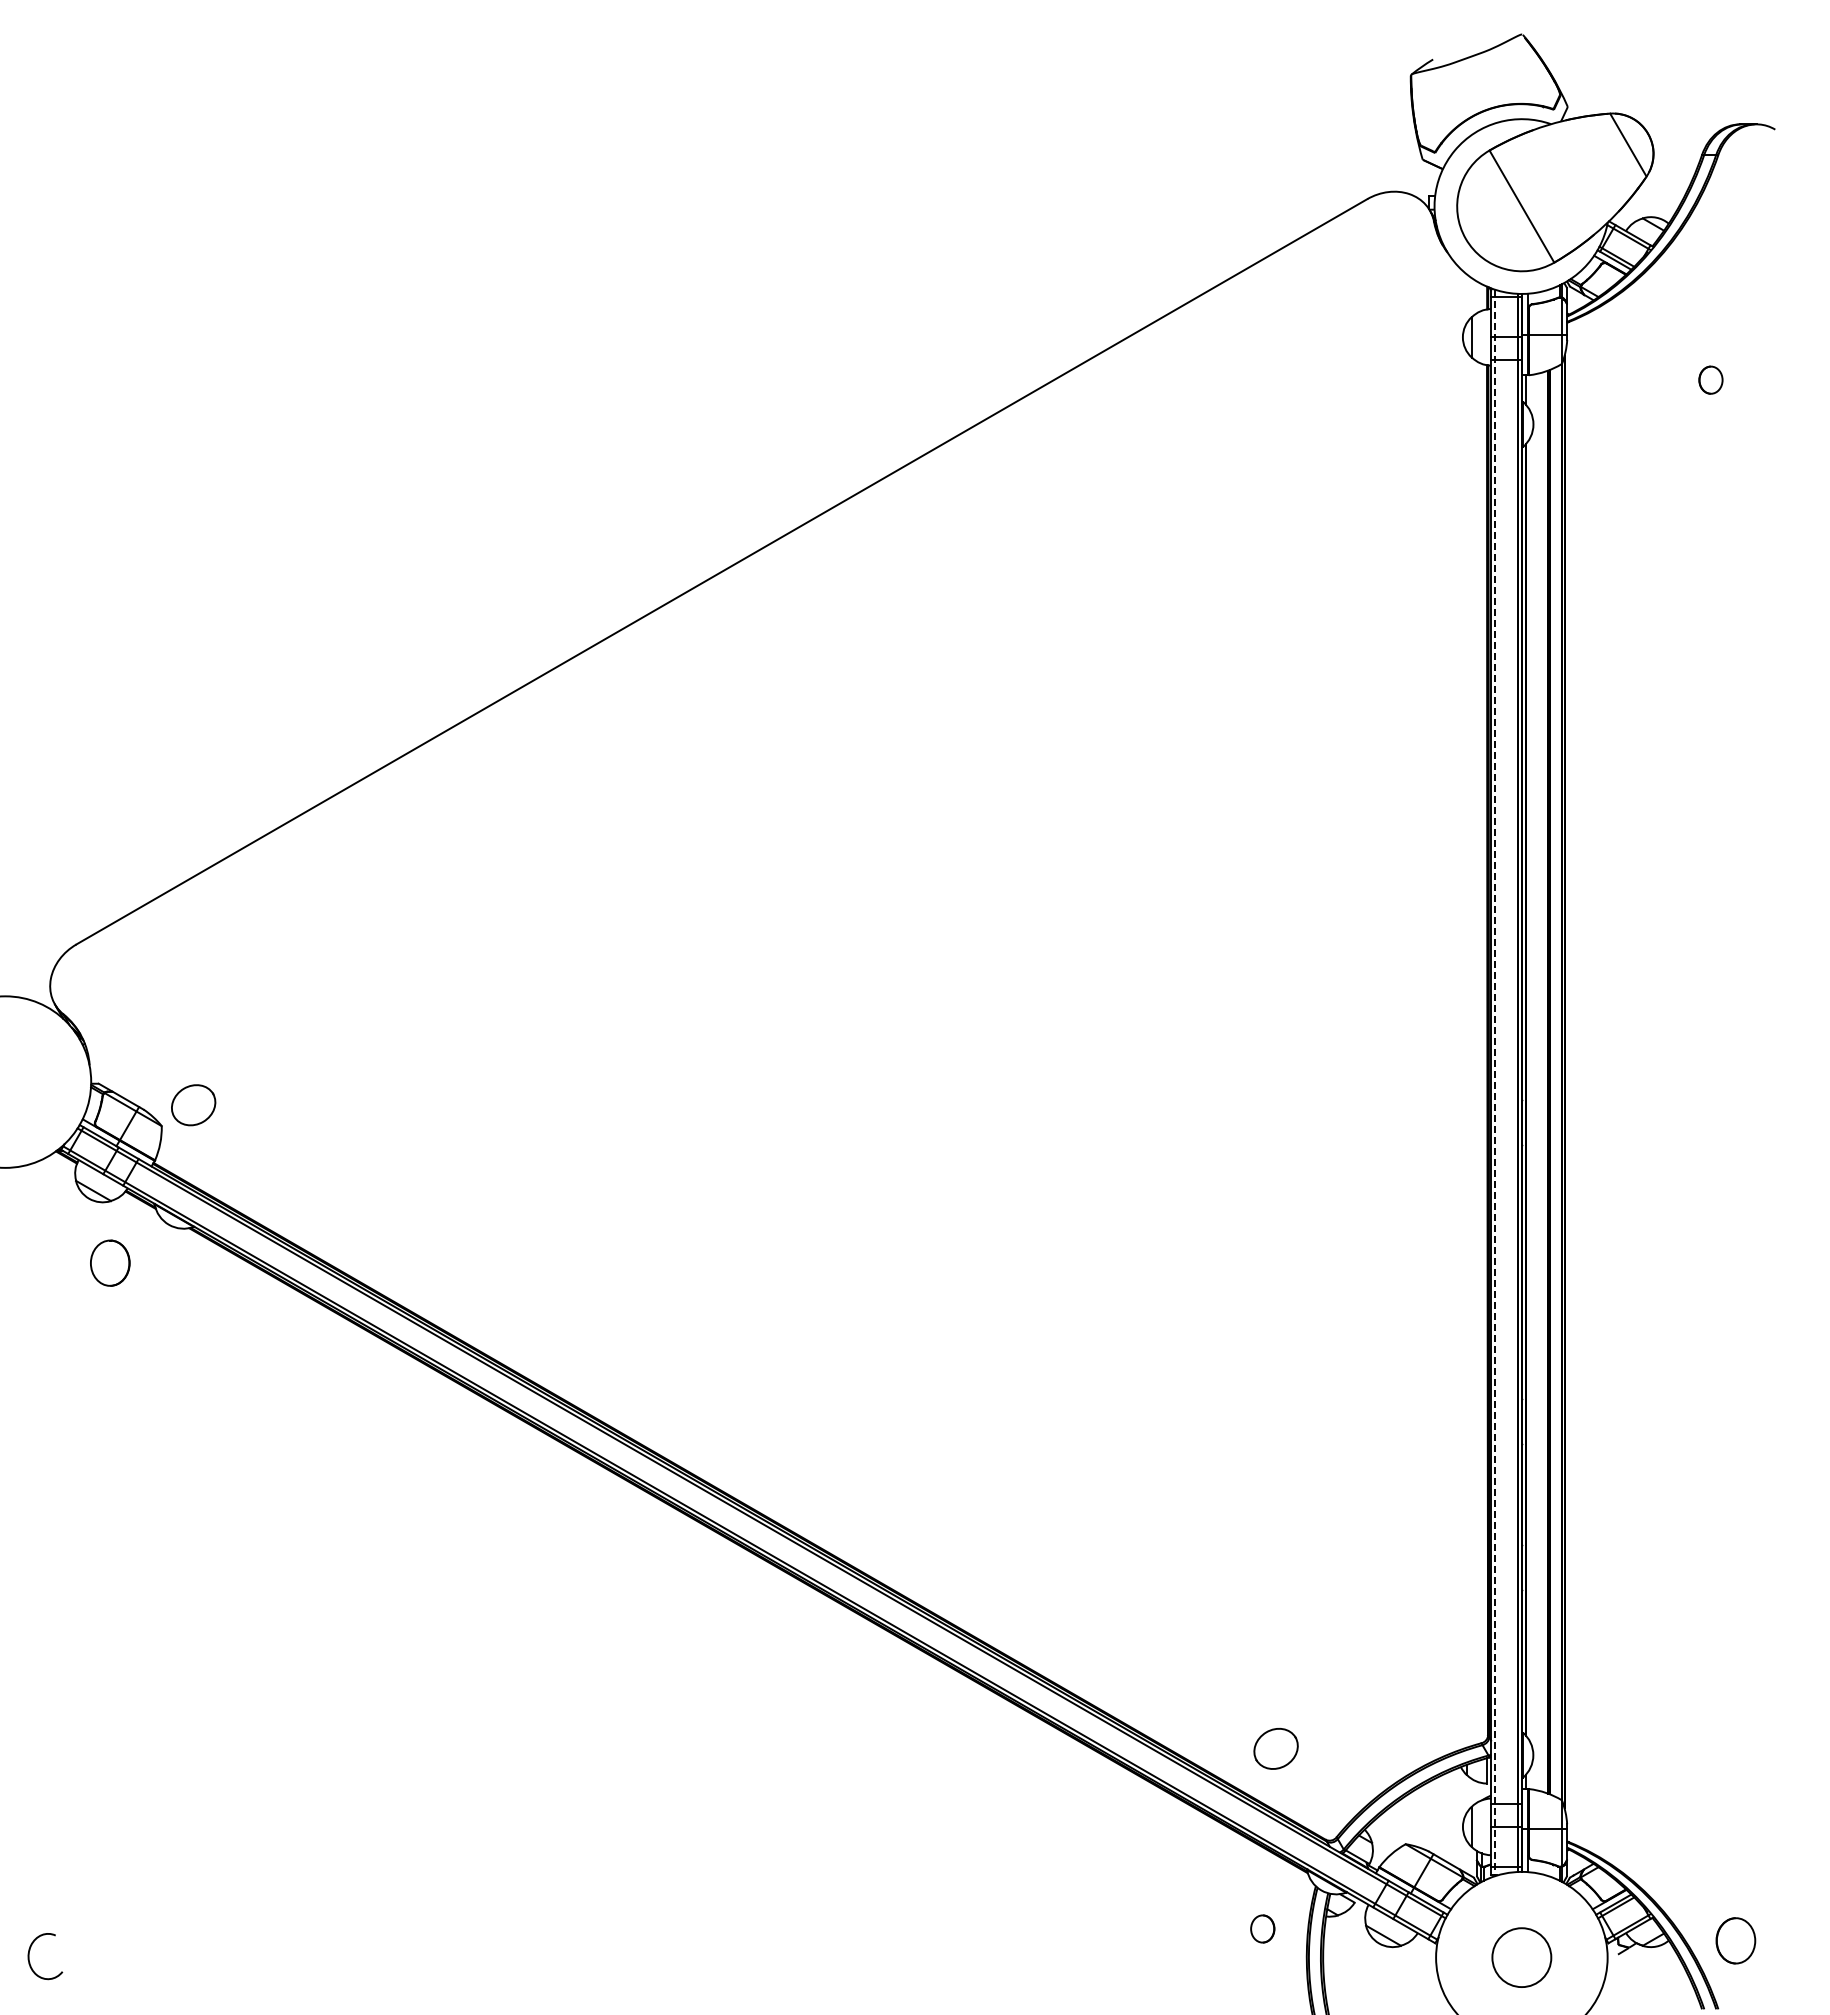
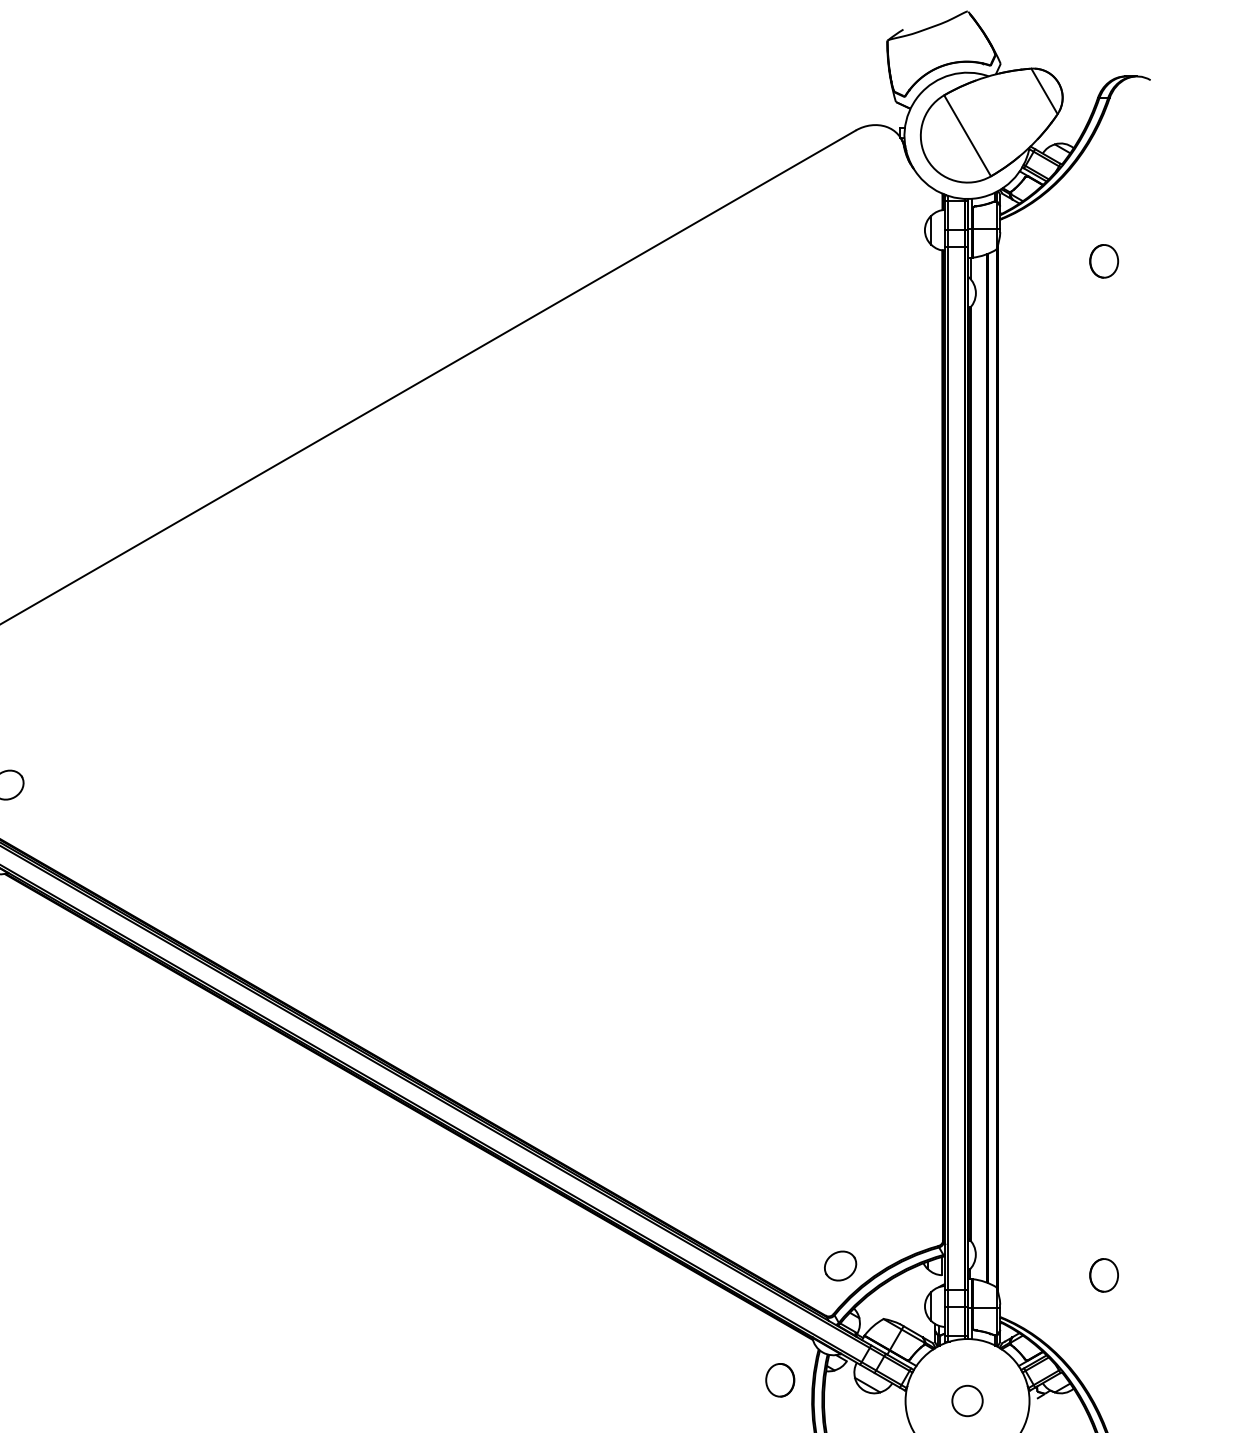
part: (1710, 379) -> (1103, 260), size x1.67
line: (1495, 1082) -> (948, 768), dashed -> solid
part: (1275, 1748) -> (840, 1265), moved
part: (1262, 1928) -> (780, 1379), size x1.67
part: (1735, 1940) -> (1103, 1275), moved
circle: (1521, 1957) -> (967, 1400), size x0.71

